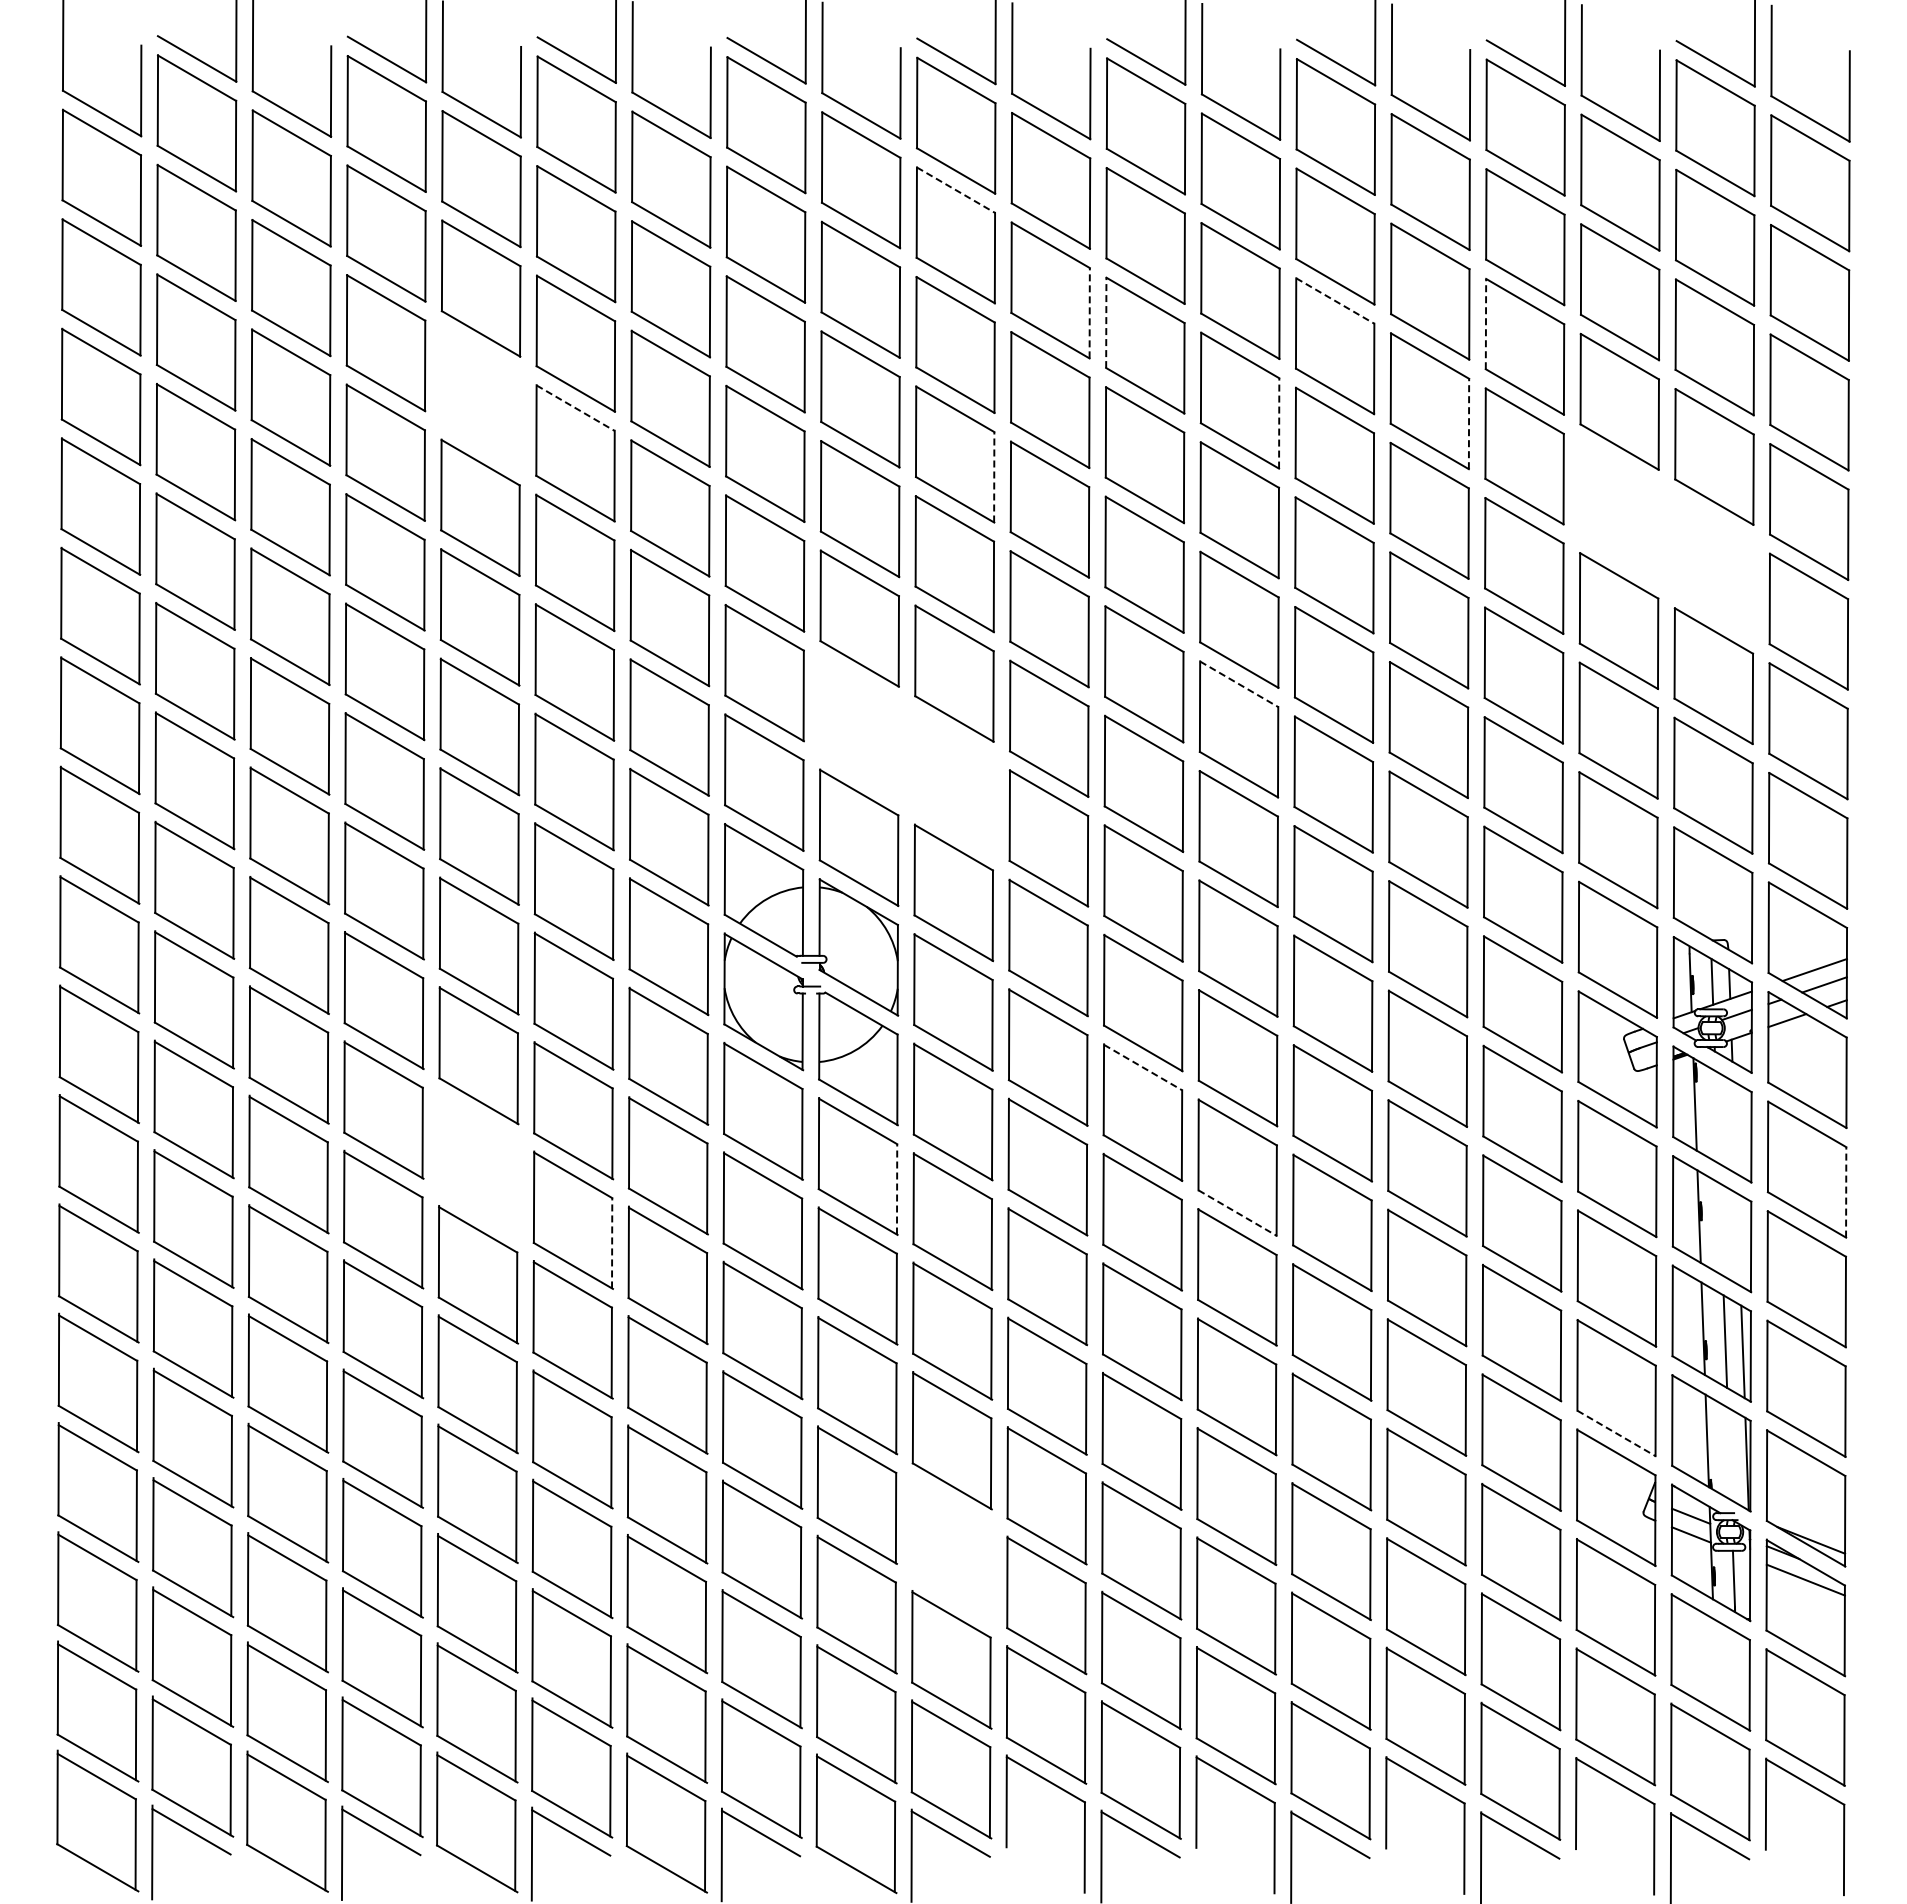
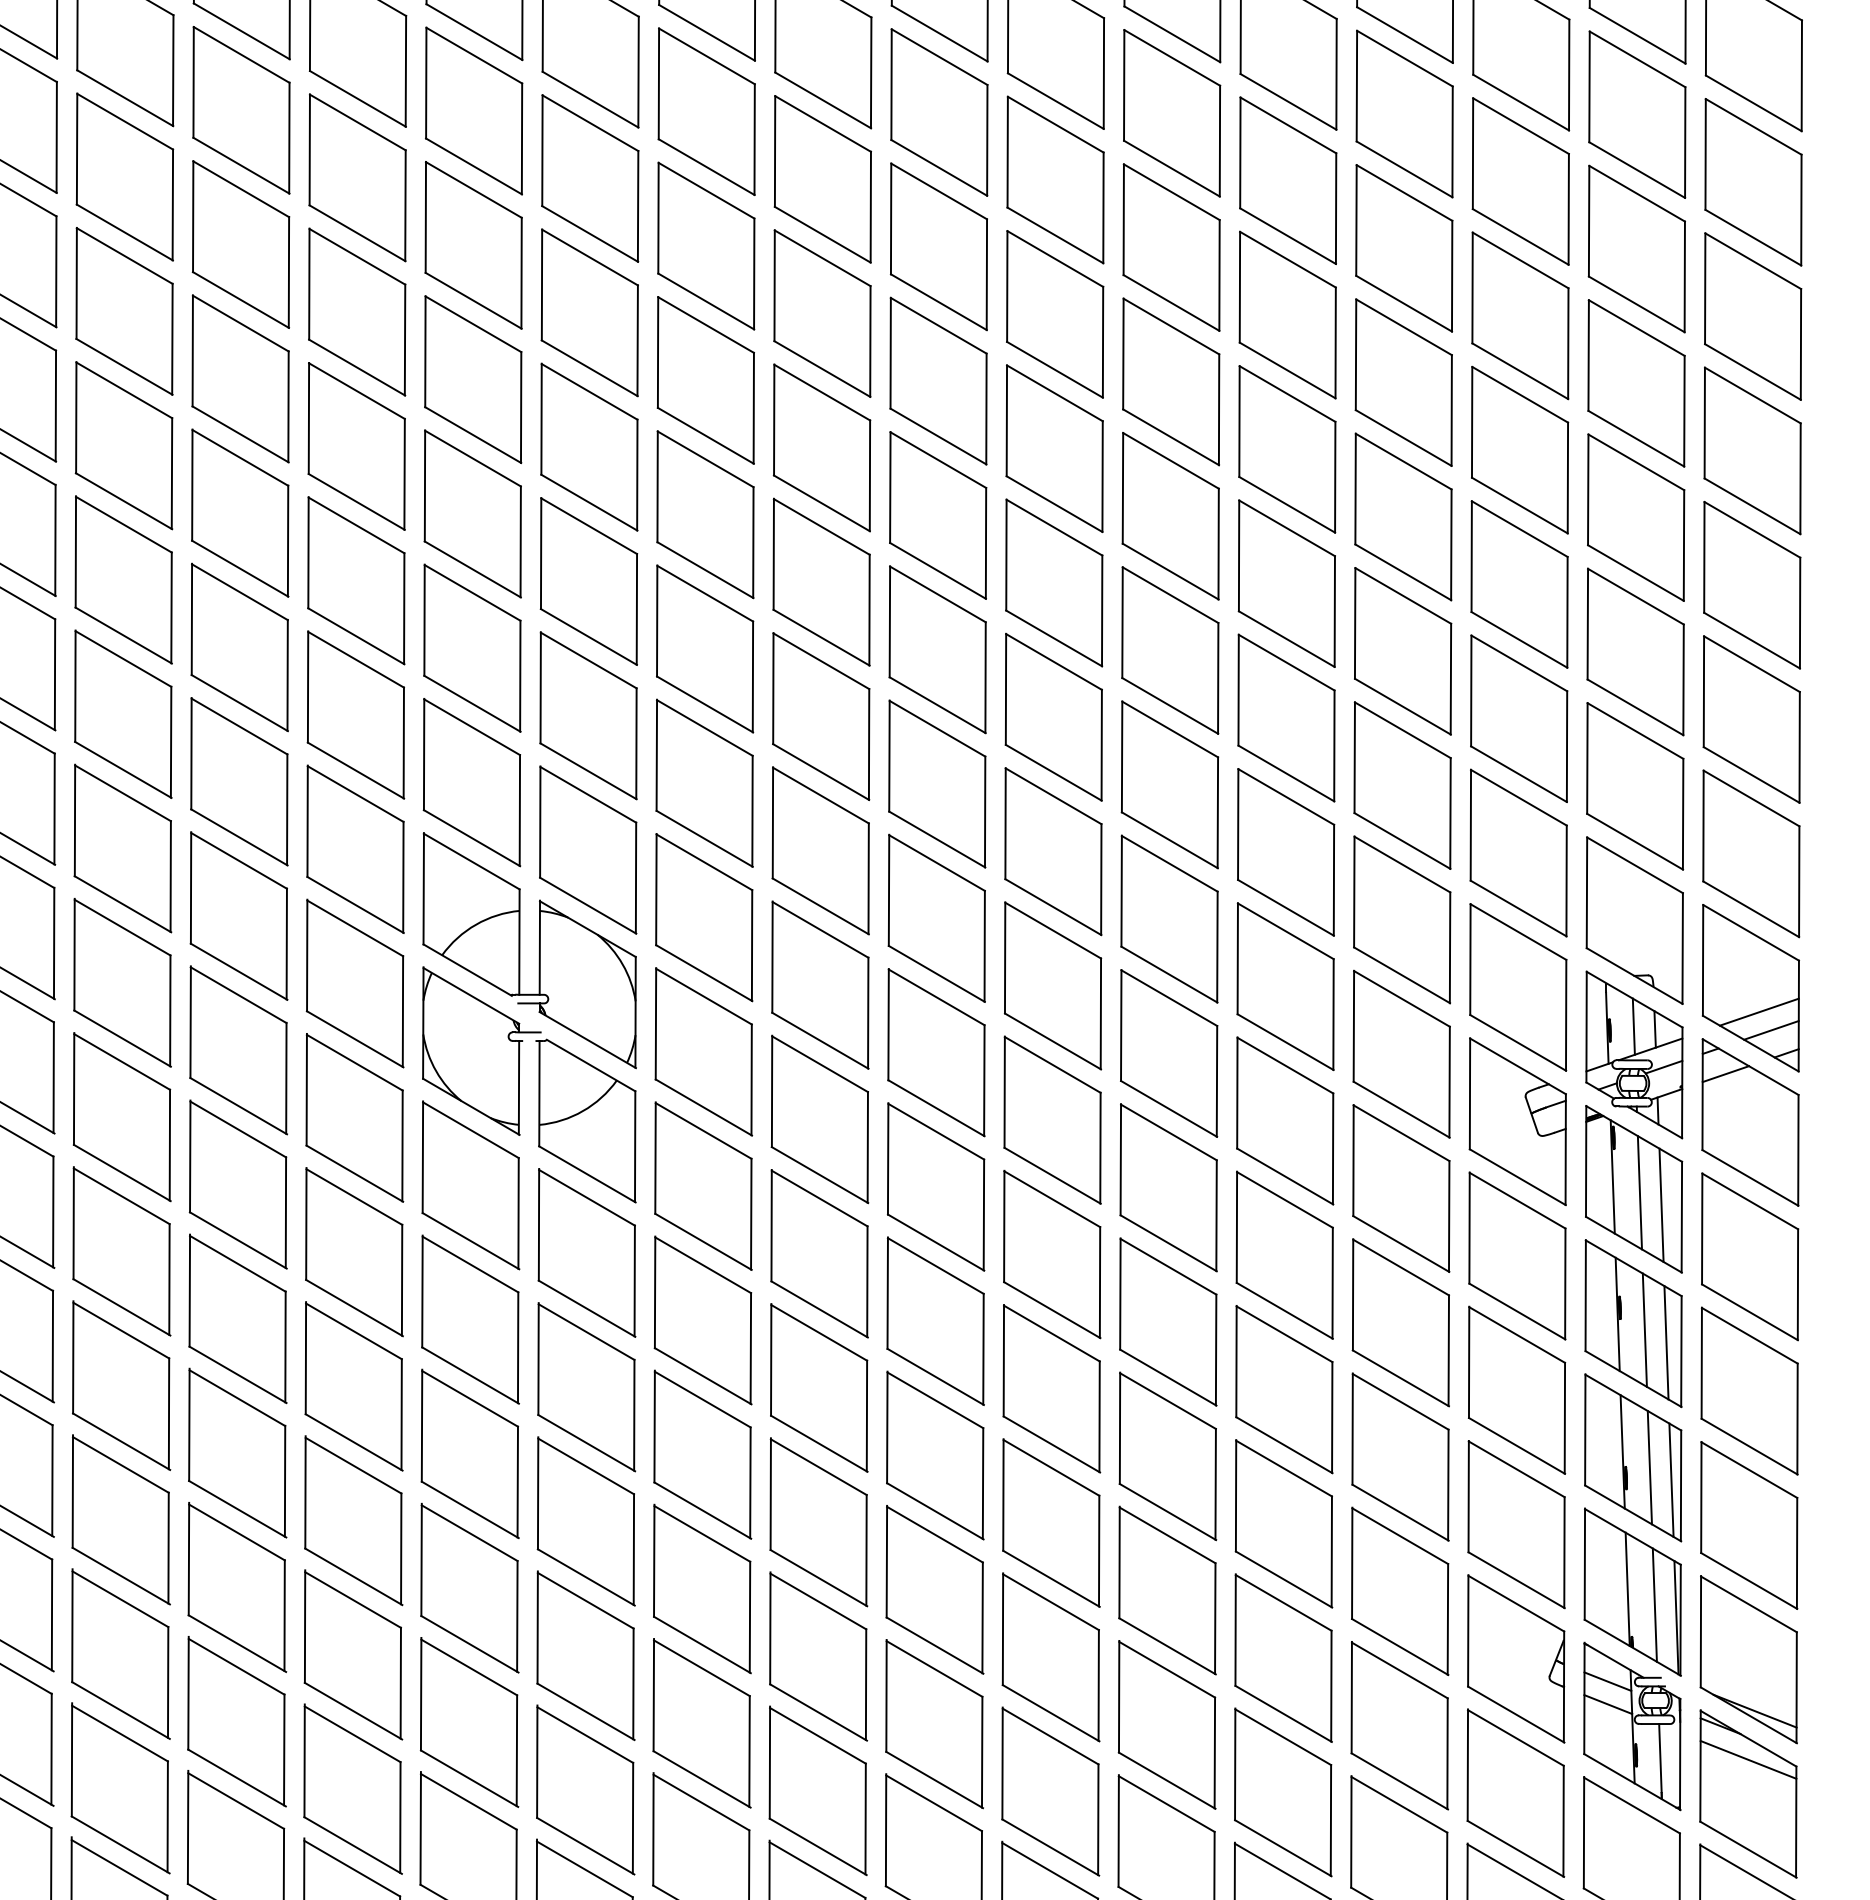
line: (956, 190) -> (707, 56), dashed -> solid
line: (1335, 301) -> (1172, 192), dashed -> solid
line: (1089, 312) -> (870, 206), dashed -> solid
line: (1106, 322) -> (891, 218), dashed -> solid
line: (1485, 323) -> (1355, 219), dashed -> solid
part: (480, 398) -> (124, 311), added
line: (576, 408) -> (241, 323), dashed -> solid
line: (1279, 422) -> (1103, 341), dashed -> solid
line: (1469, 423) -> (1336, 342), dashed -> solid
line: (994, 476) -> (754, 407), dashed -> solid
part: (1619, 511) -> (1520, 450), added
part: (1713, 566) -> (1635, 517), added
line: (1239, 684) -> (1054, 662), dashed -> solid
part: (859, 728) -> (588, 716), added
part: (954, 783) -> (705, 783), added
line: (1143, 1067) -> (936, 1131), dashed -> solid
line: (1716, 1117) -> (1638, 1192), added
line: (1734, 1127) -> (1661, 1205), added
part: (478, 1164) -> (121, 1250), added
line: (897, 1188) -> (635, 1279), dashed -> solid
line: (1846, 1191) -> (1798, 1283), dashed -> solid
line: (1238, 1213) -> (1053, 1310), dashed -> solid
line: (1720, 1229) -> (1643, 1330), added
line: (1738, 1239) -> (1665, 1342), added
line: (612, 1242) -> (285, 1346), dashed -> solid
line: (1617, 1433) -> (1517, 1580), dashed -> solid
line: (1729, 1453) -> (1654, 1604), added
part: (951, 1549) -> (701, 1722), added

